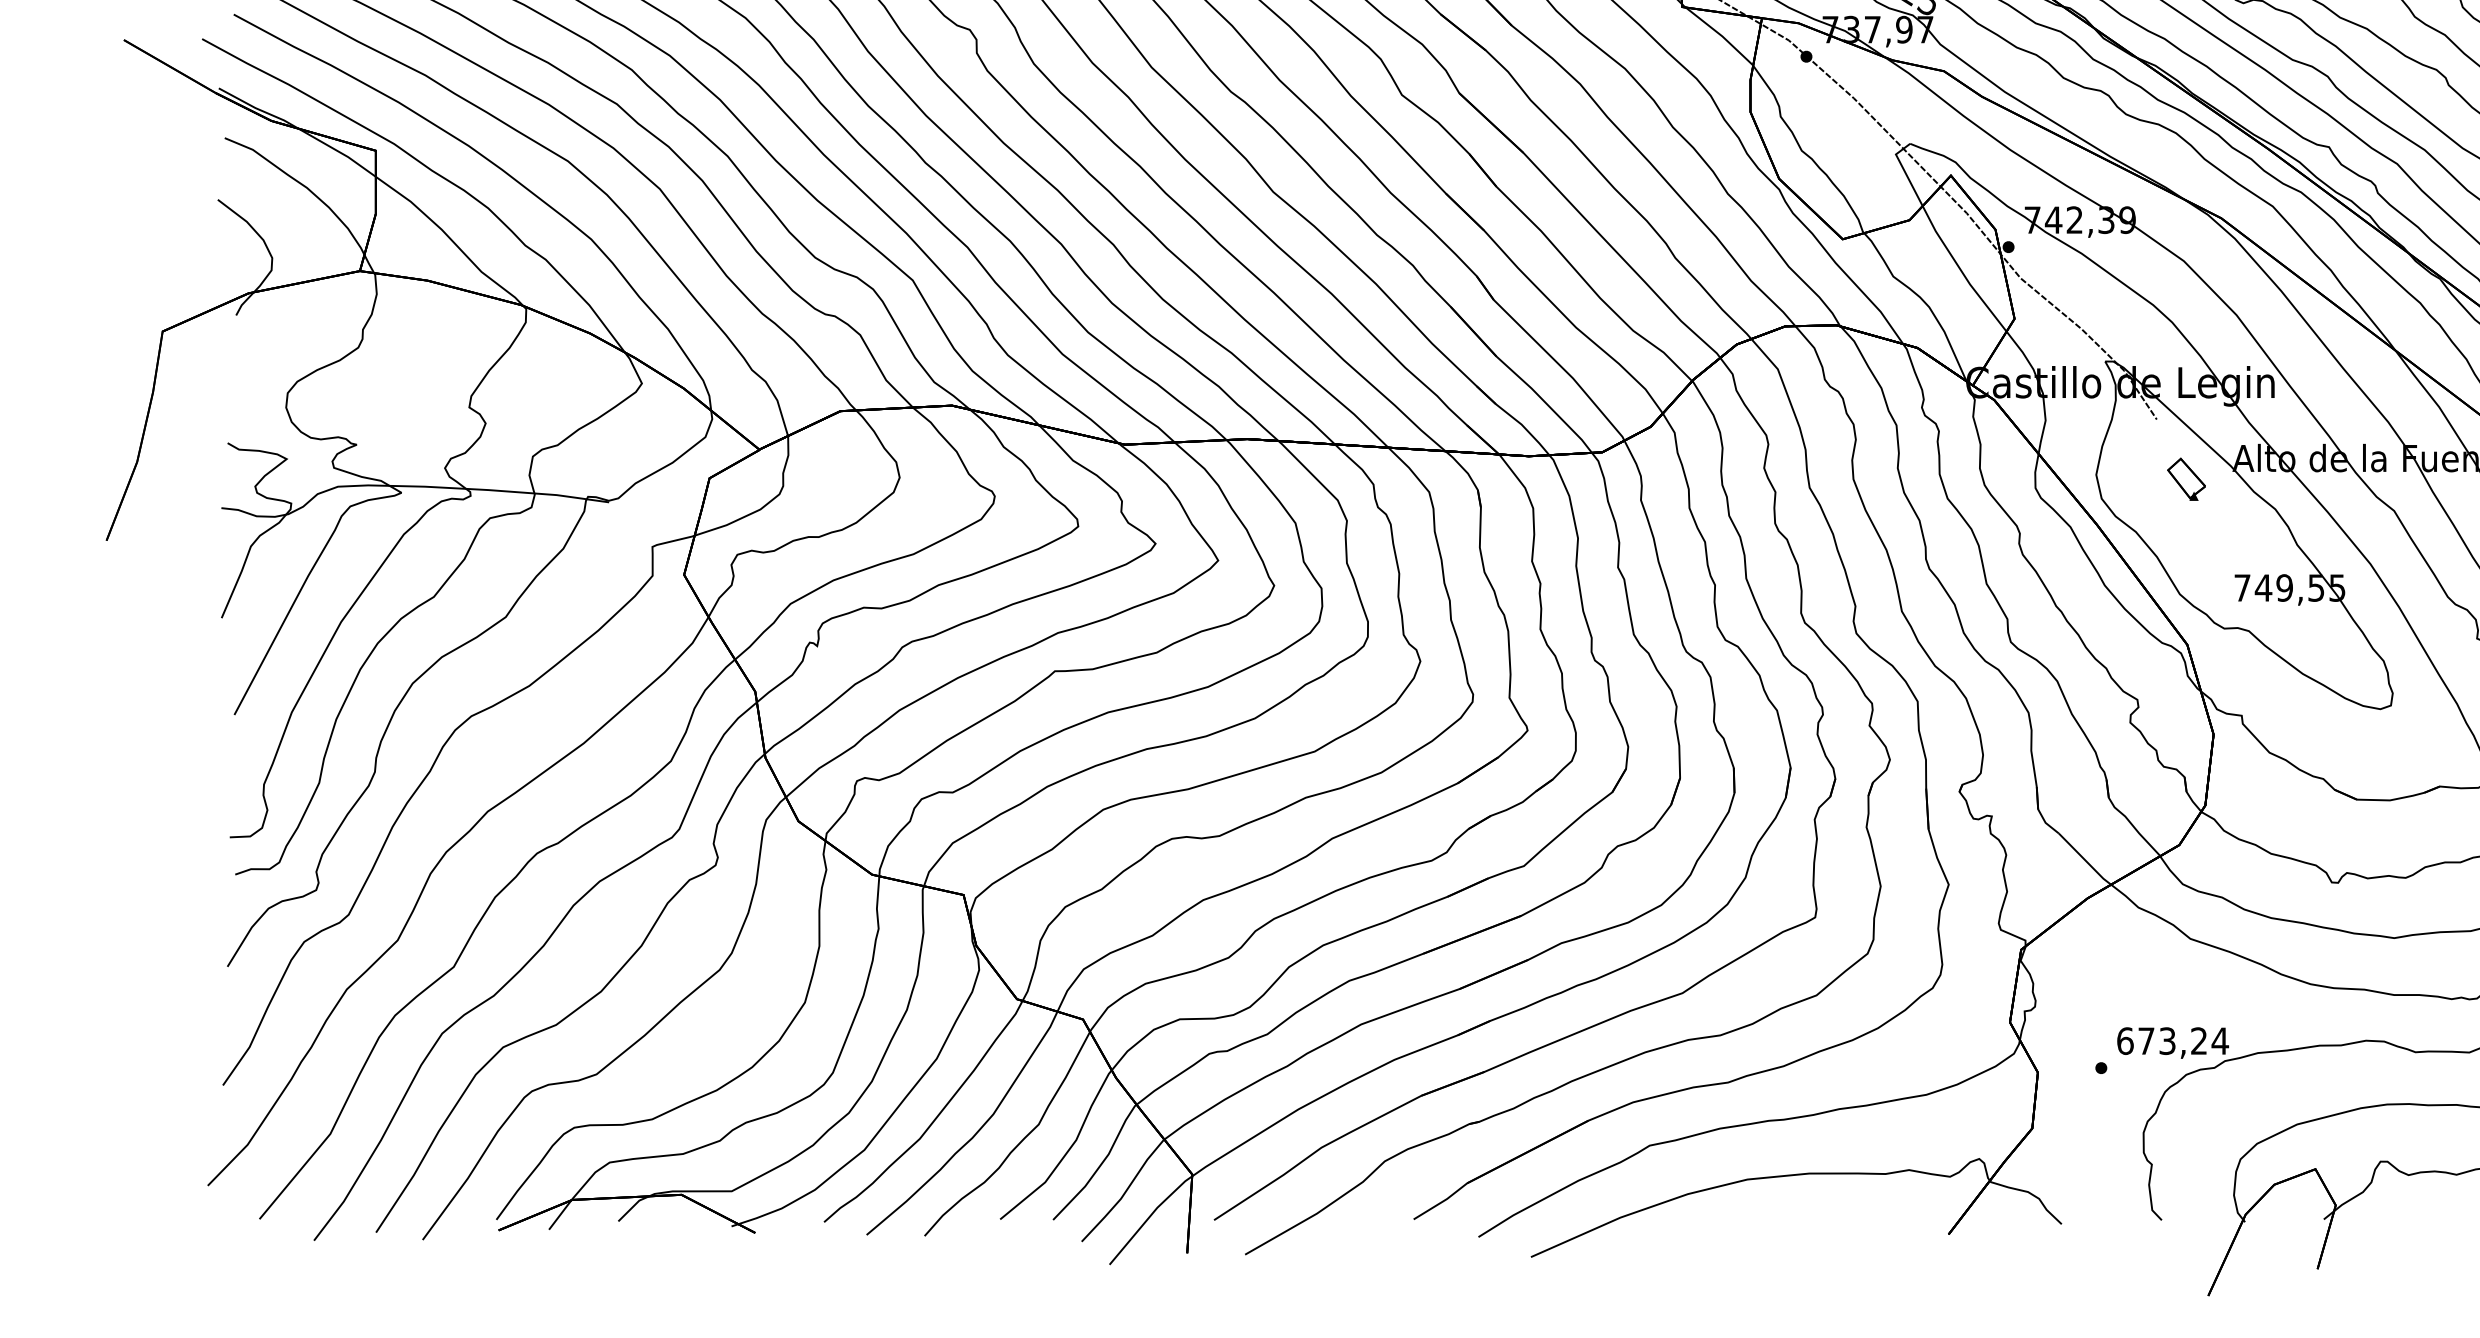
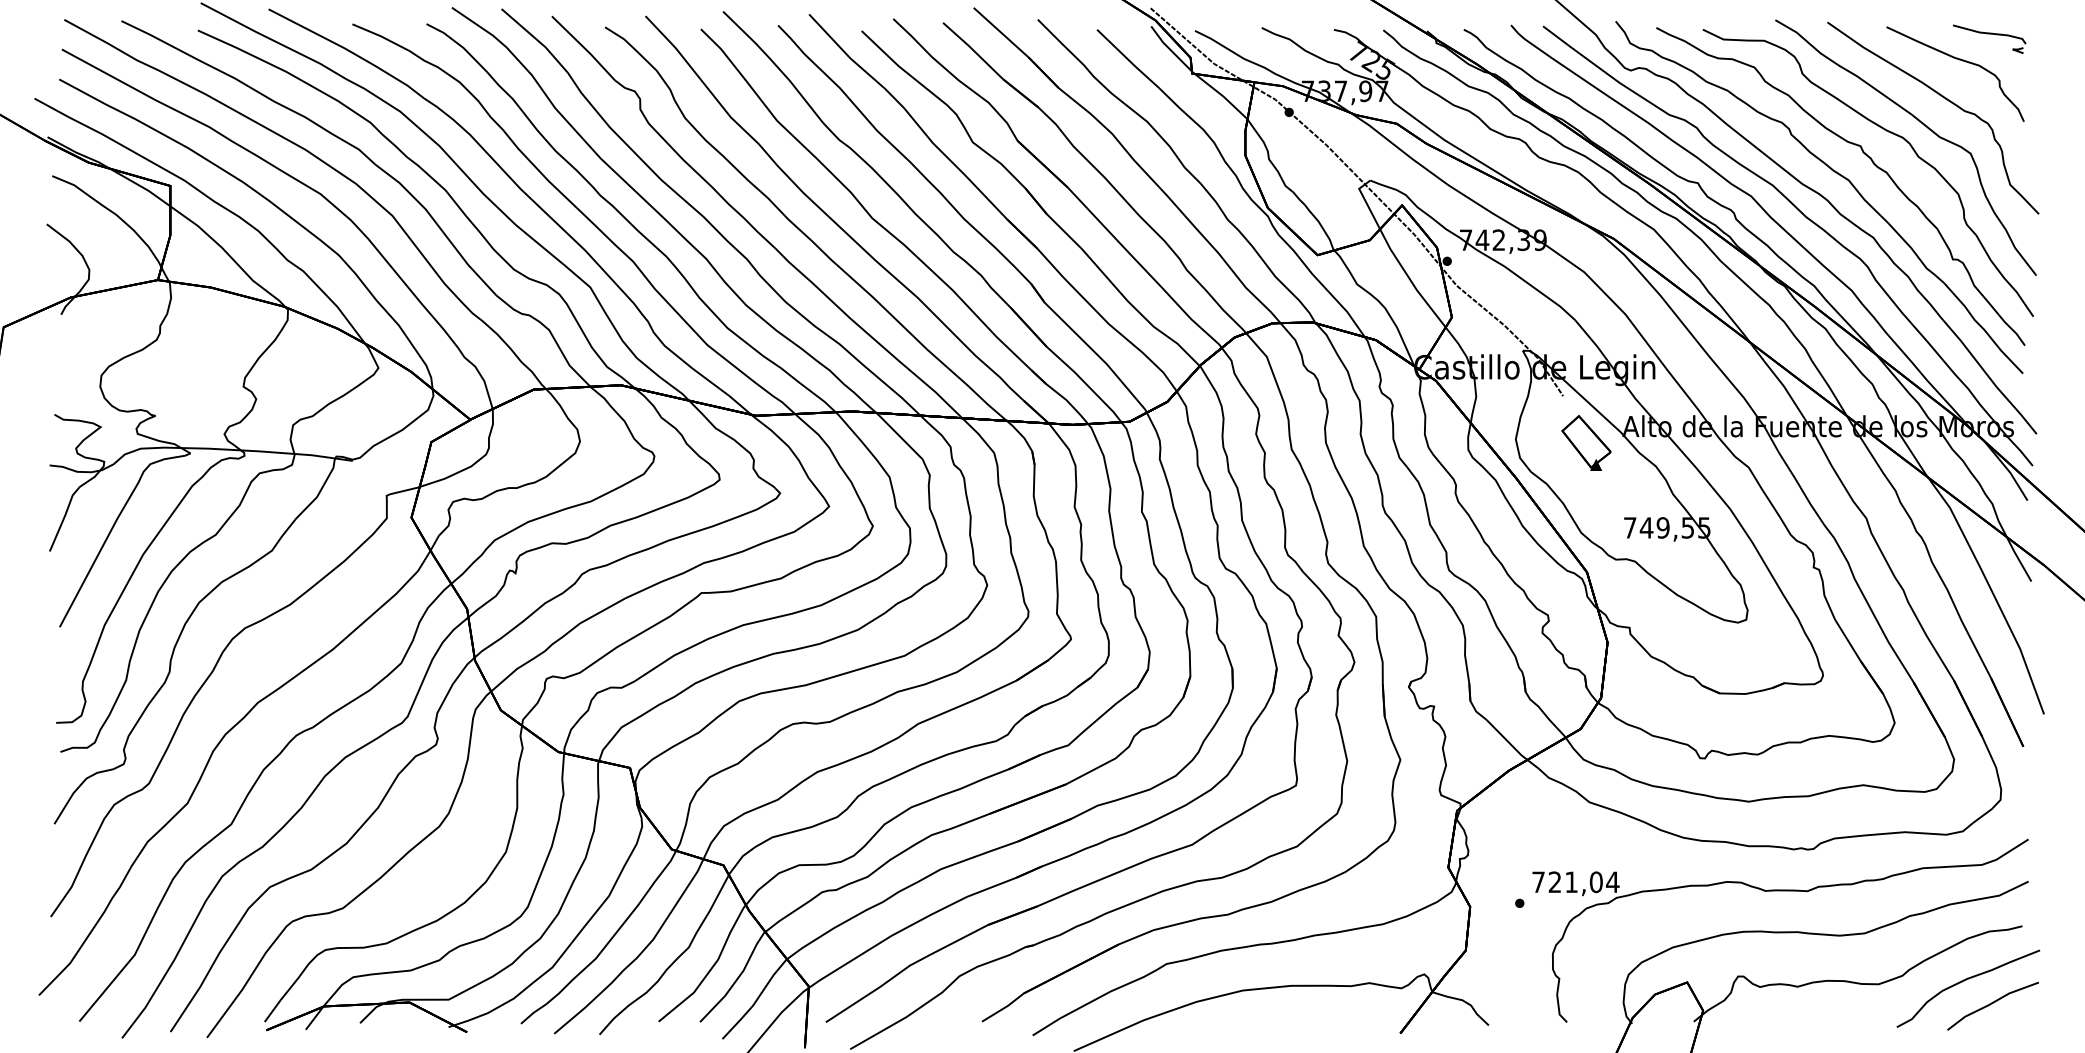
part: (2186, 478) -> (1586, 442), size x1.67
text: (2162, 1041) -> (1567, 882), 673,24 -> 721,04

